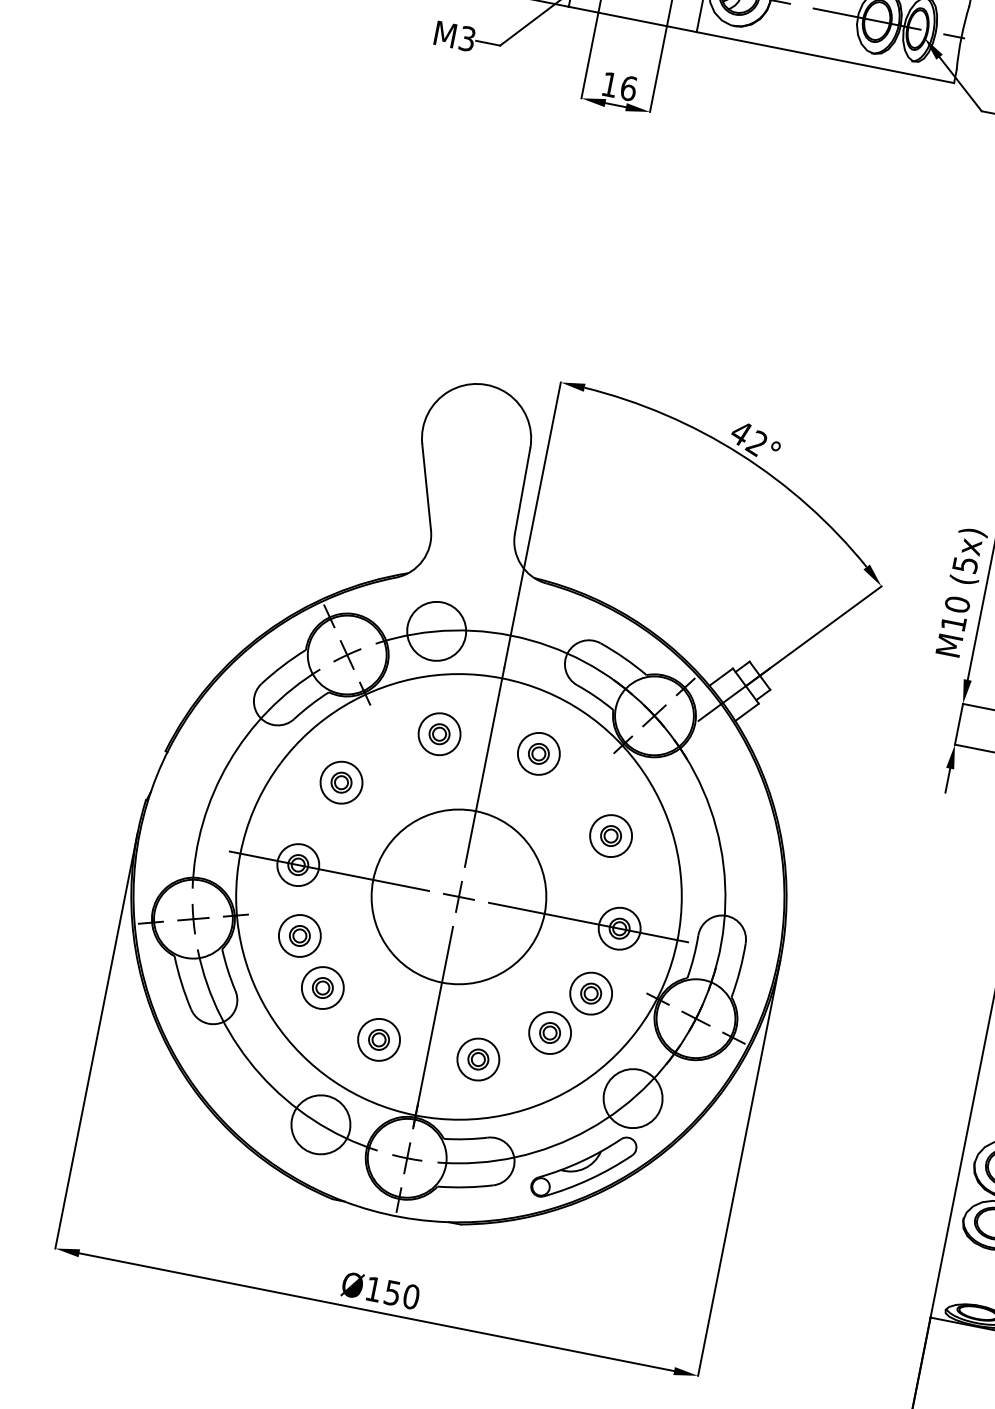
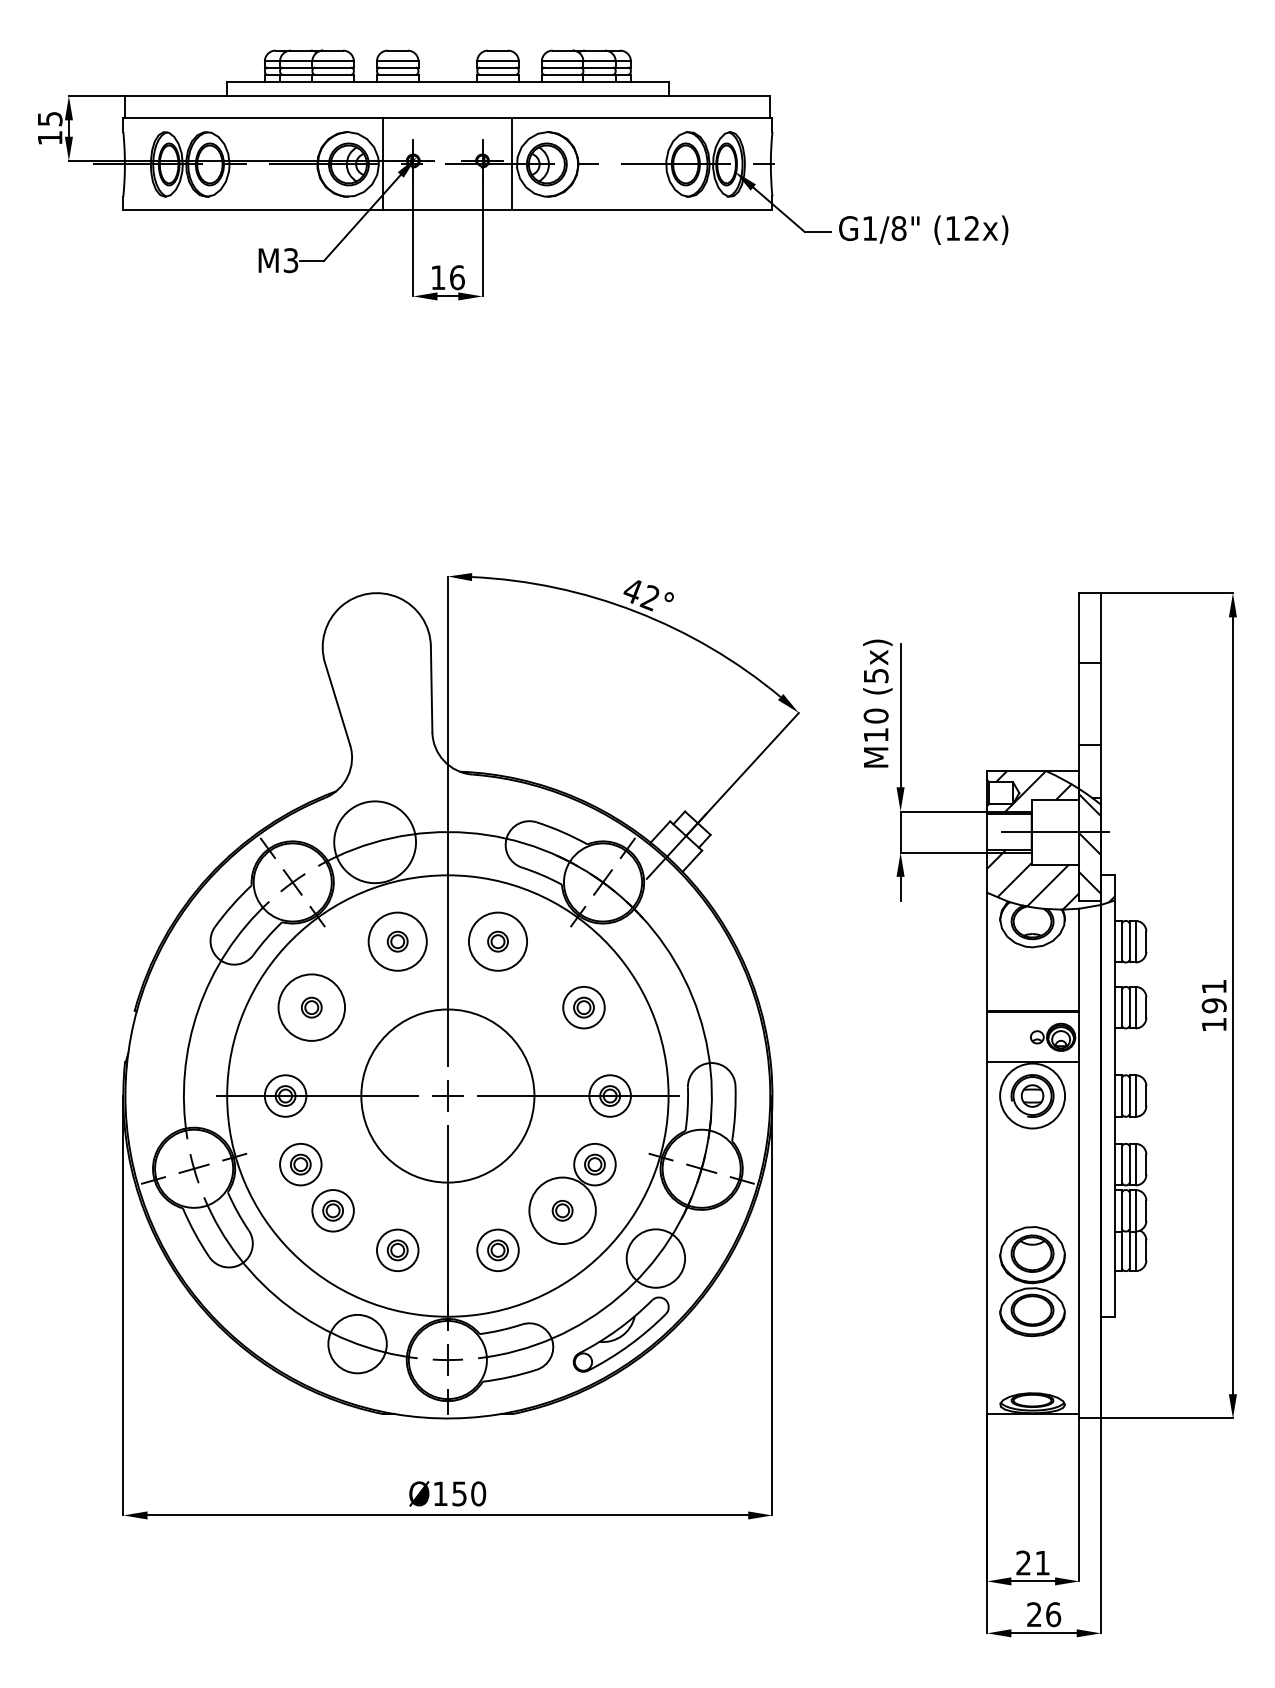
circle: (436, 631) -> (374, 842), size x1.4
circle: (439, 733) -> (397, 941), size x1.4
circle: (538, 753) -> (497, 941), size x1.4
circle: (341, 782) -> (311, 1007), size x1.6
circle: (550, 1032) -> (562, 1210), size x1.6

